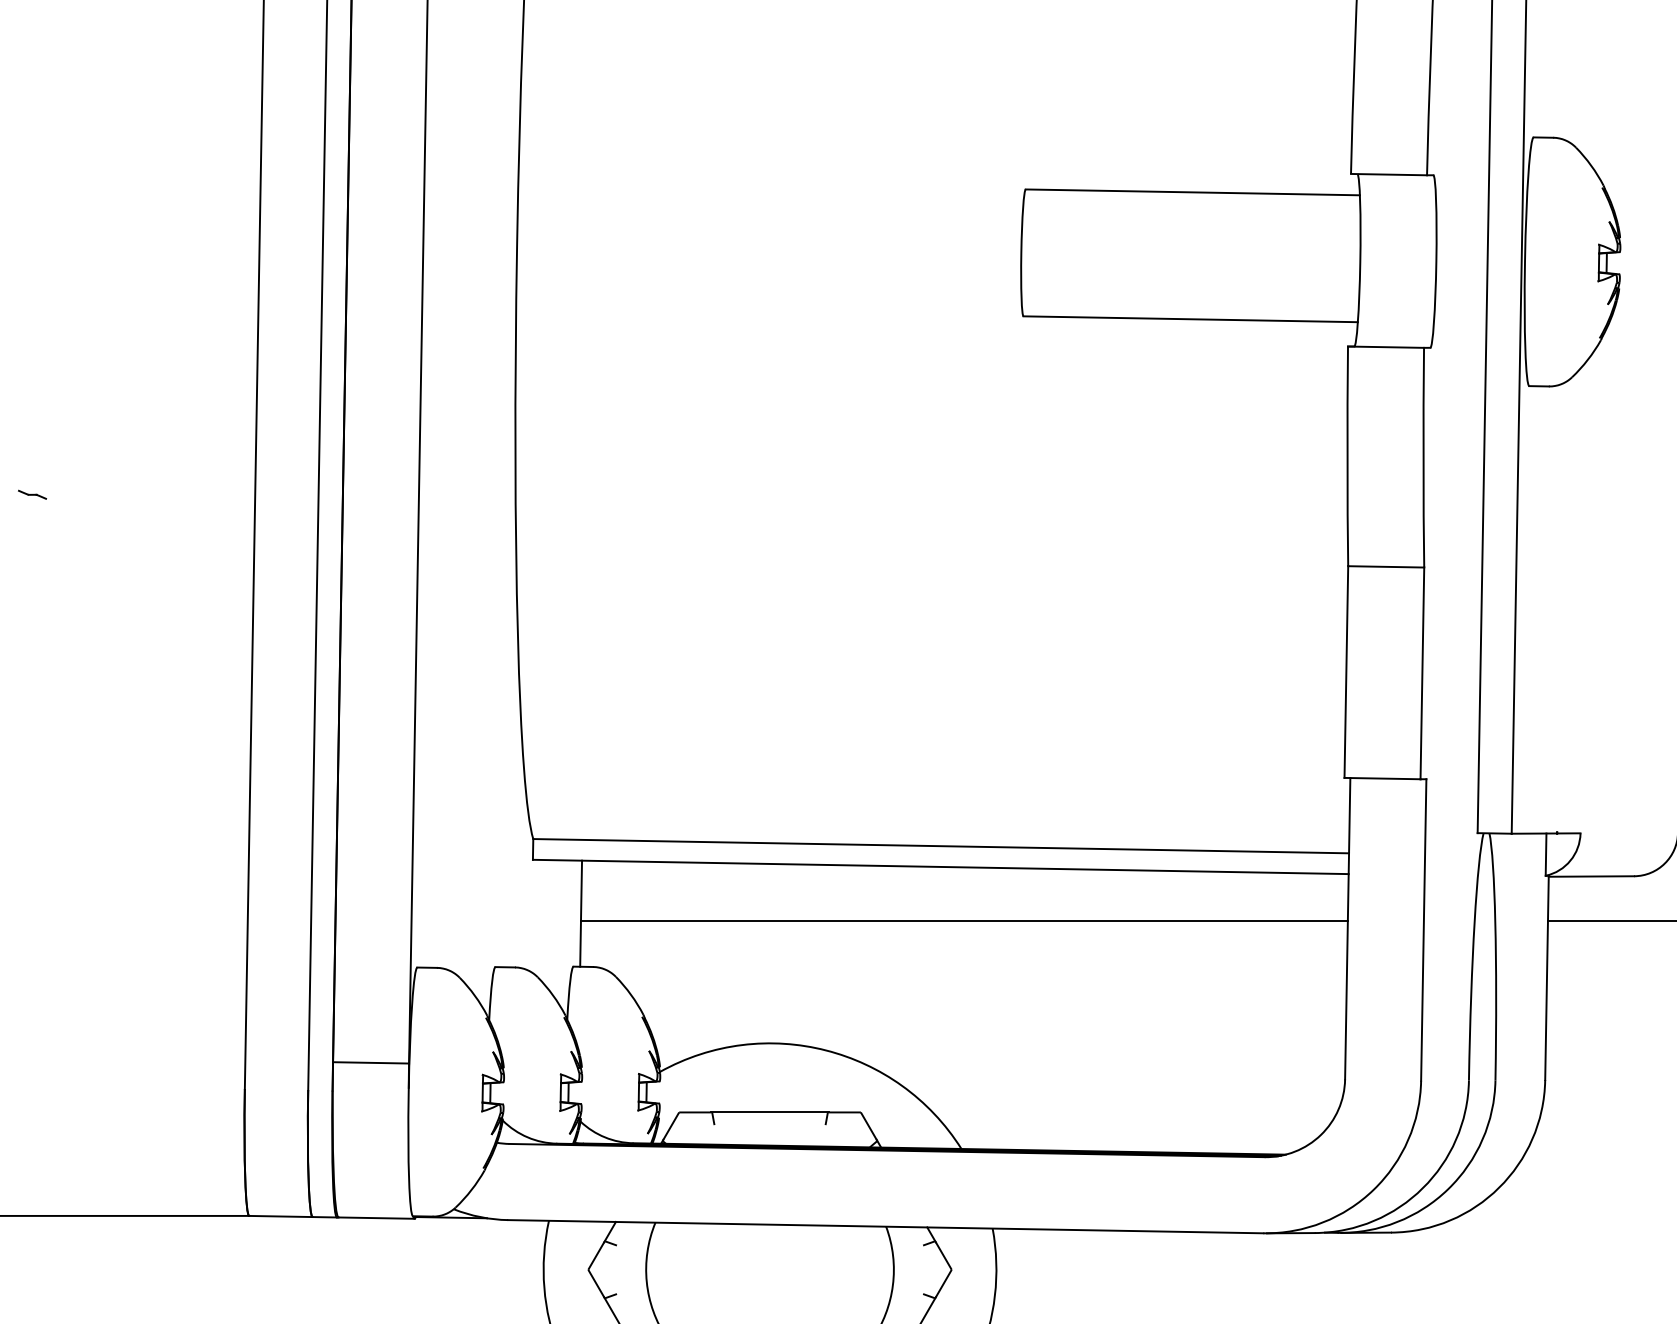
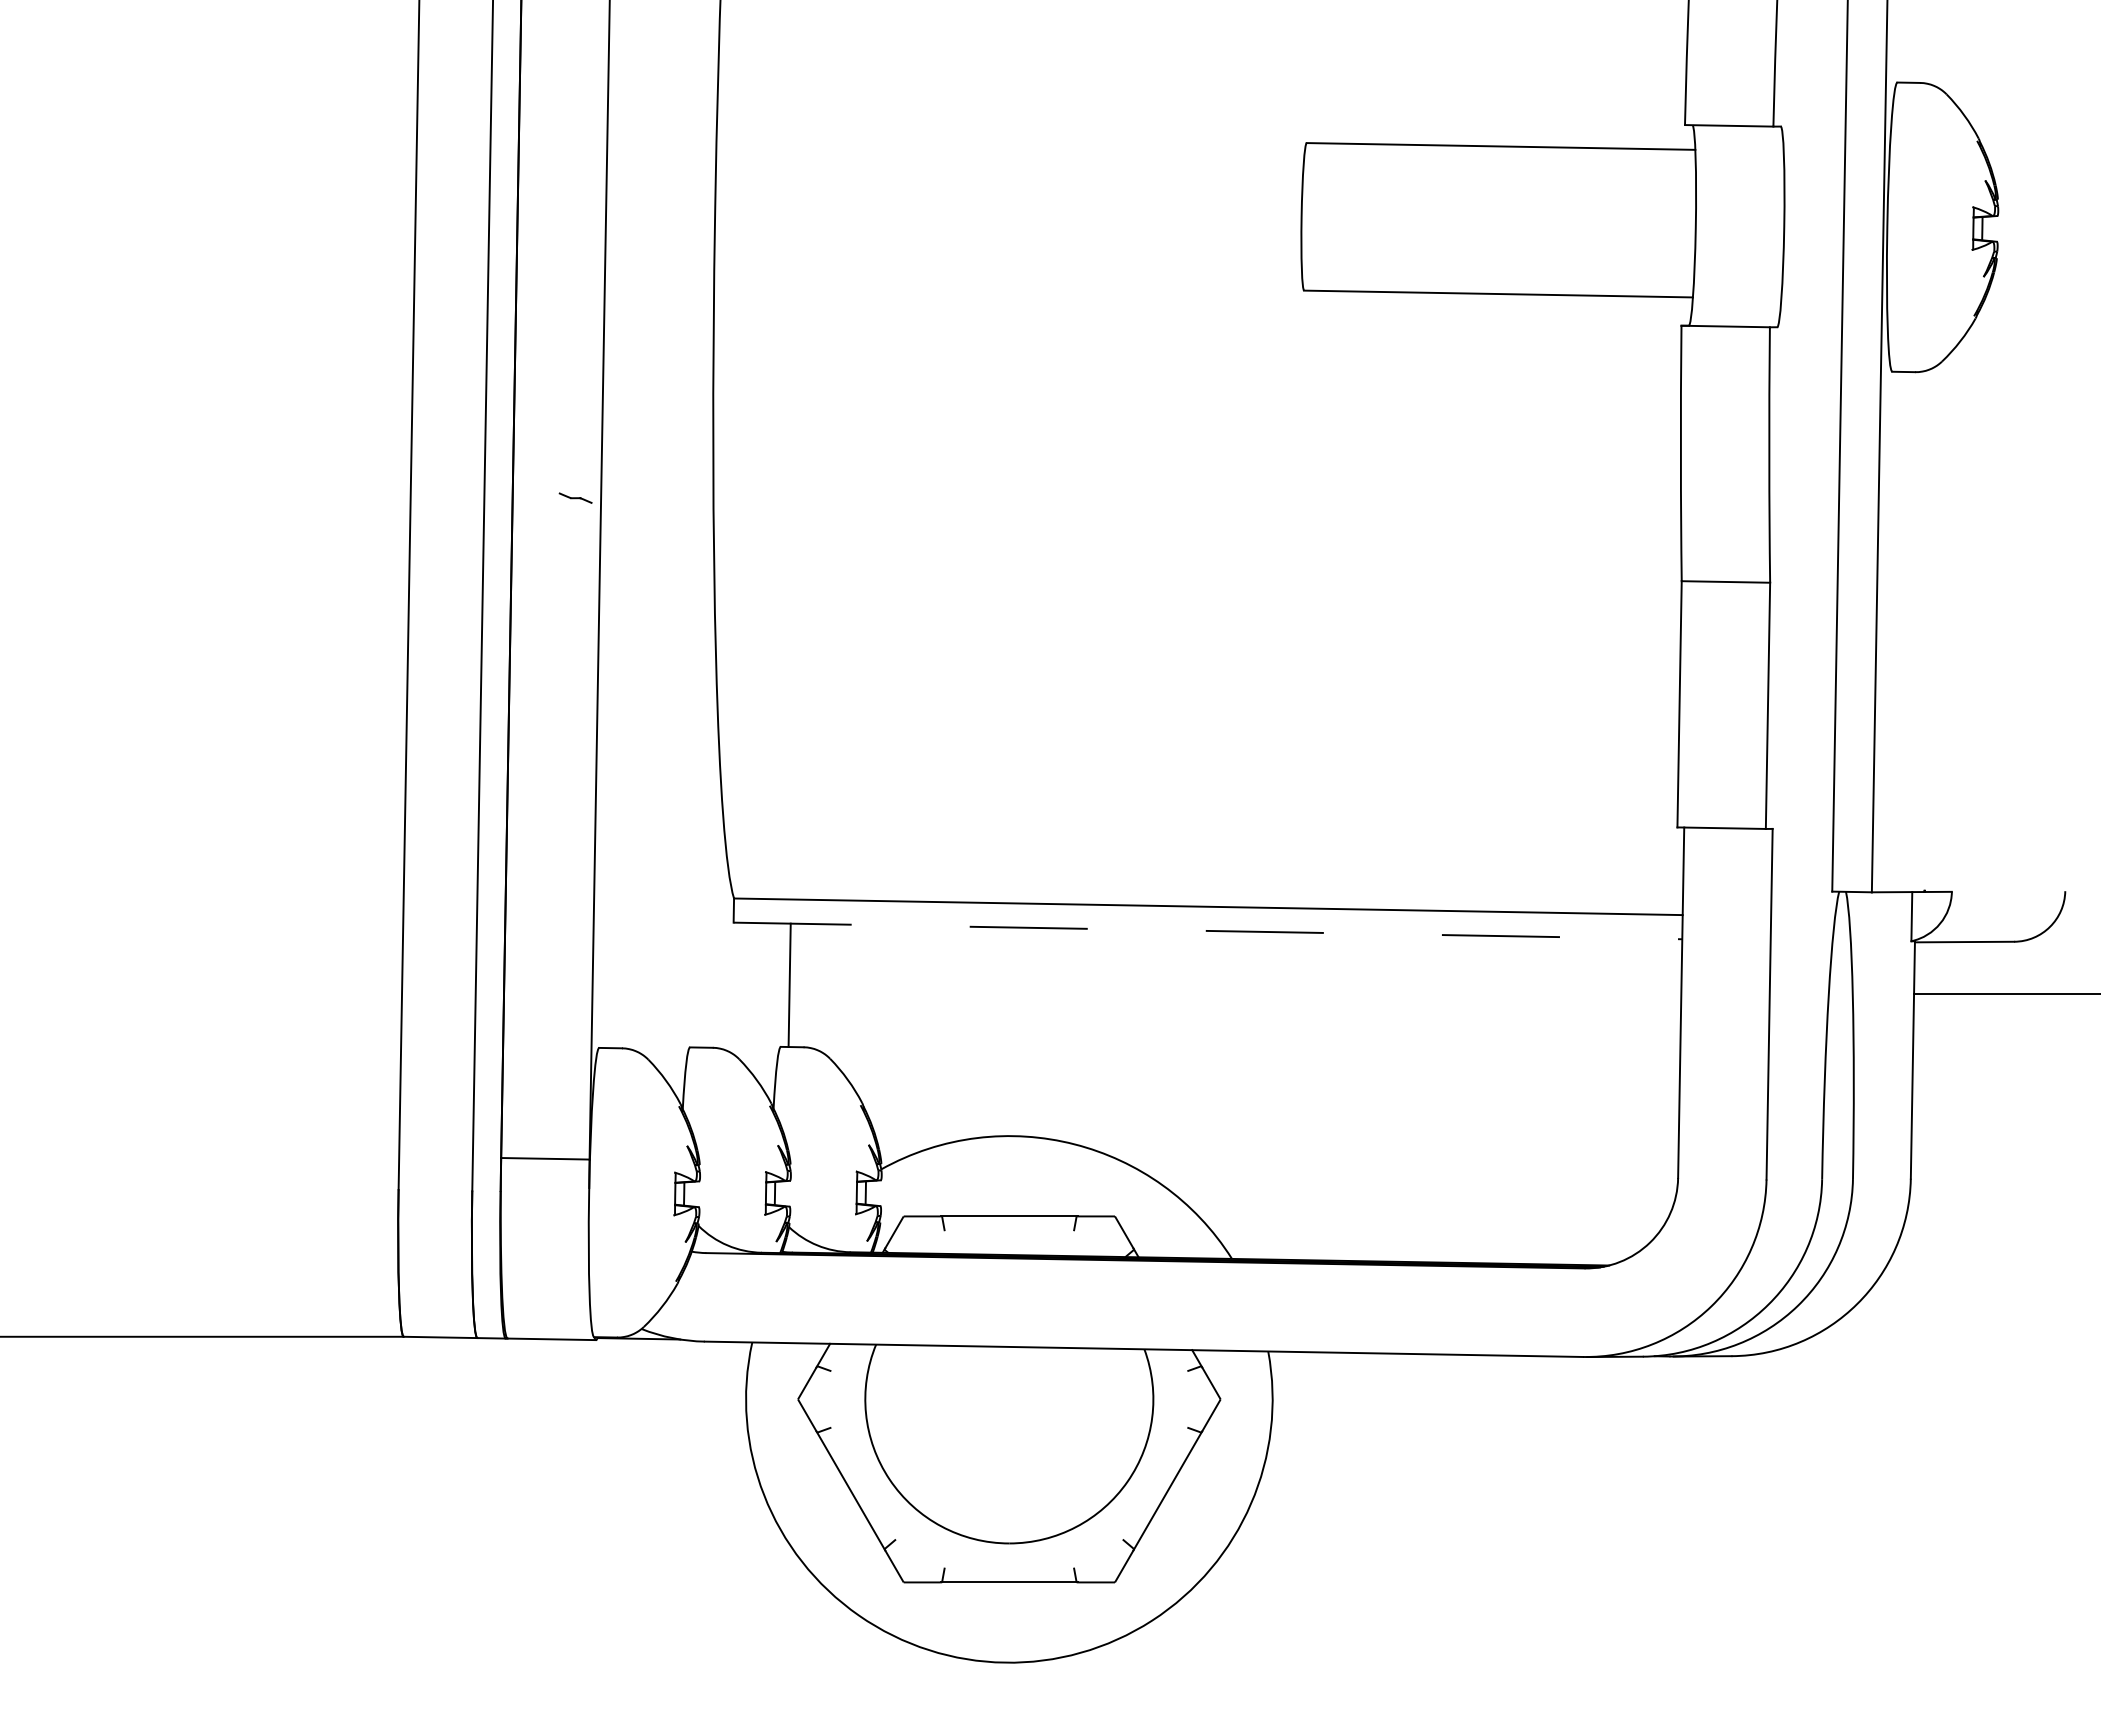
part: (32, 494) -> (575, 497), moved
line: (941, 866) -> (1208, 930), solid -> dashed
line: (964, 920) -> (1235, 993), removed

